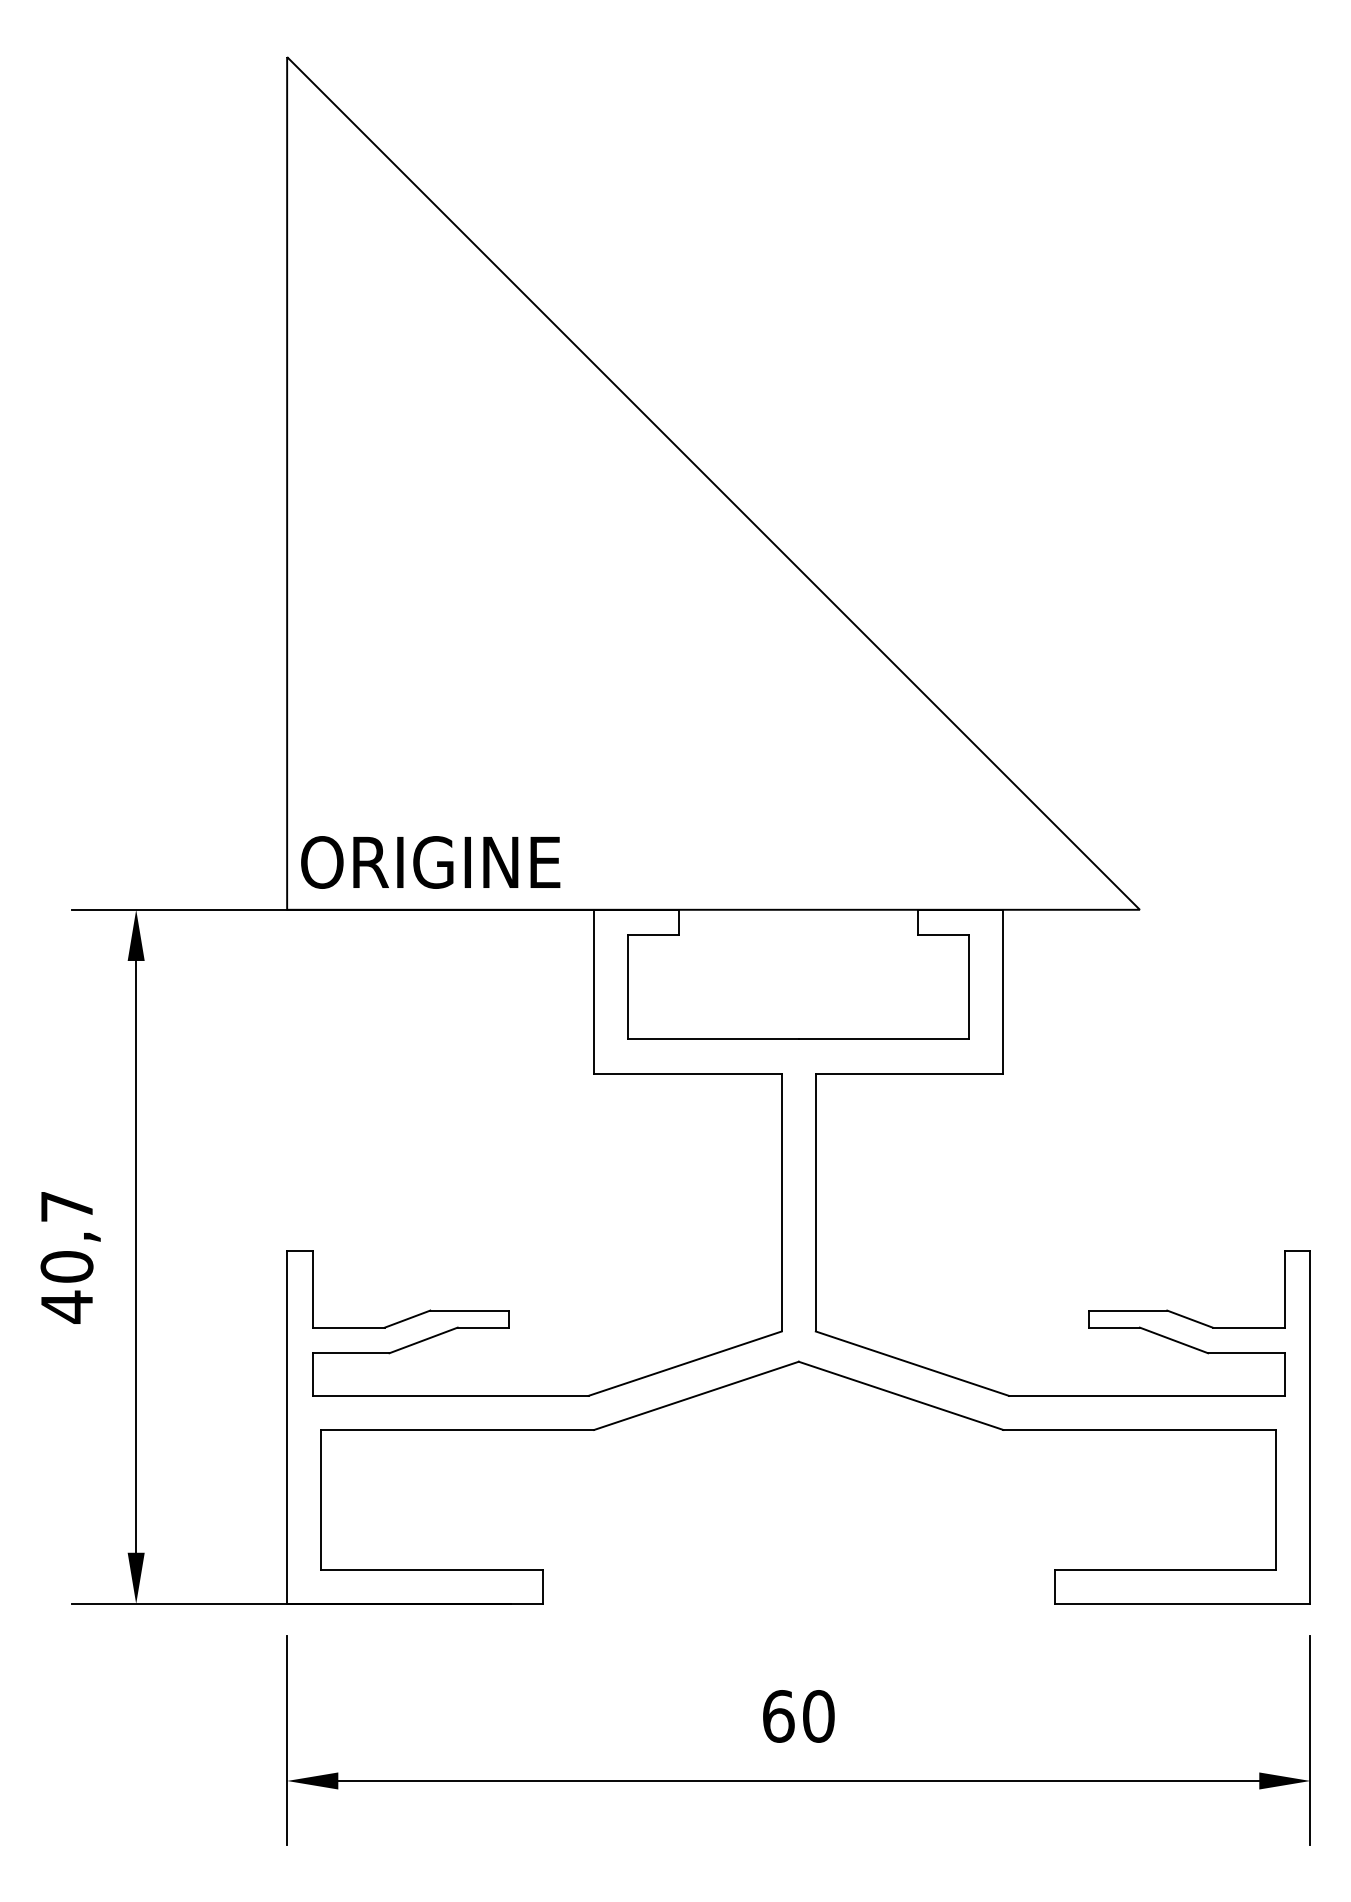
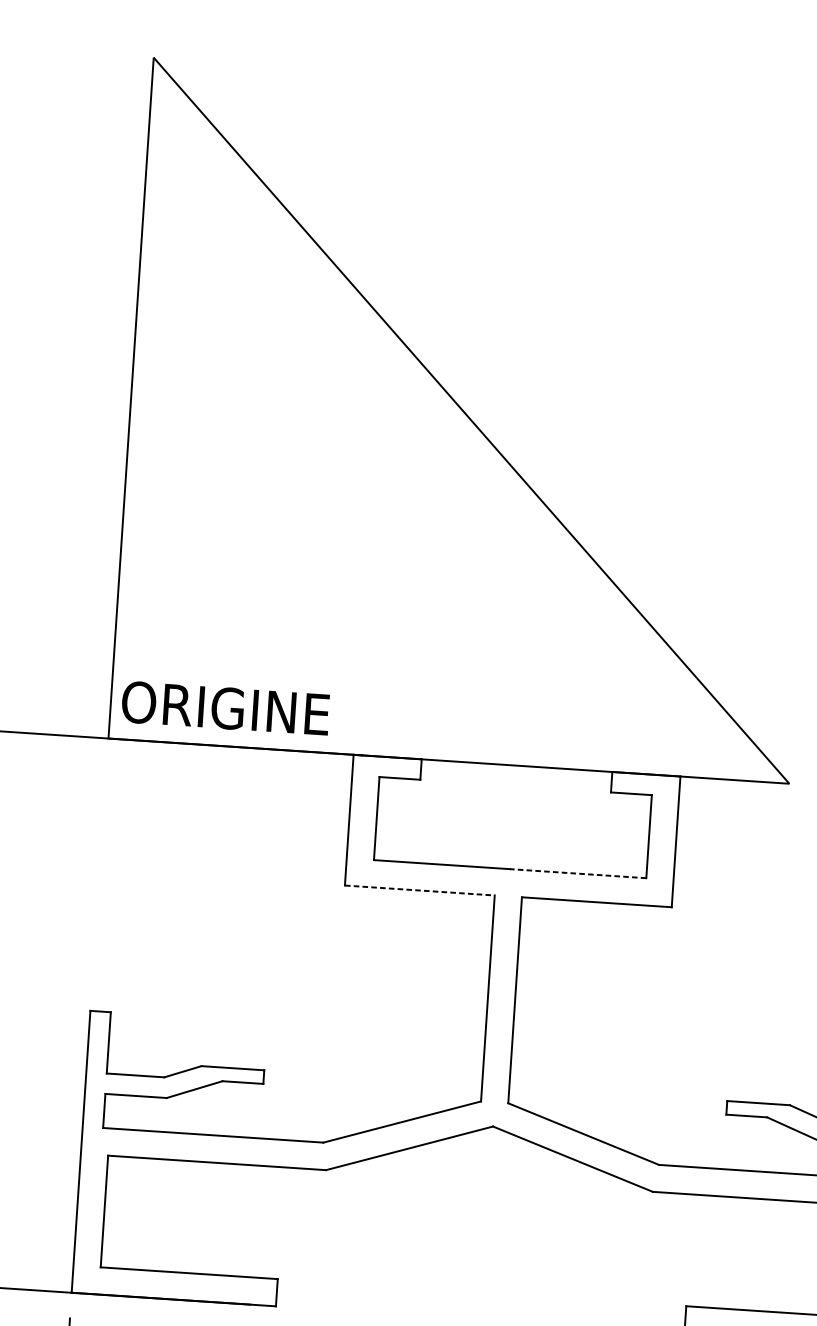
line: (883, 1039) -> (577, 873), solid -> dashed
line: (687, 1073) -> (419, 890), solid -> dashed

